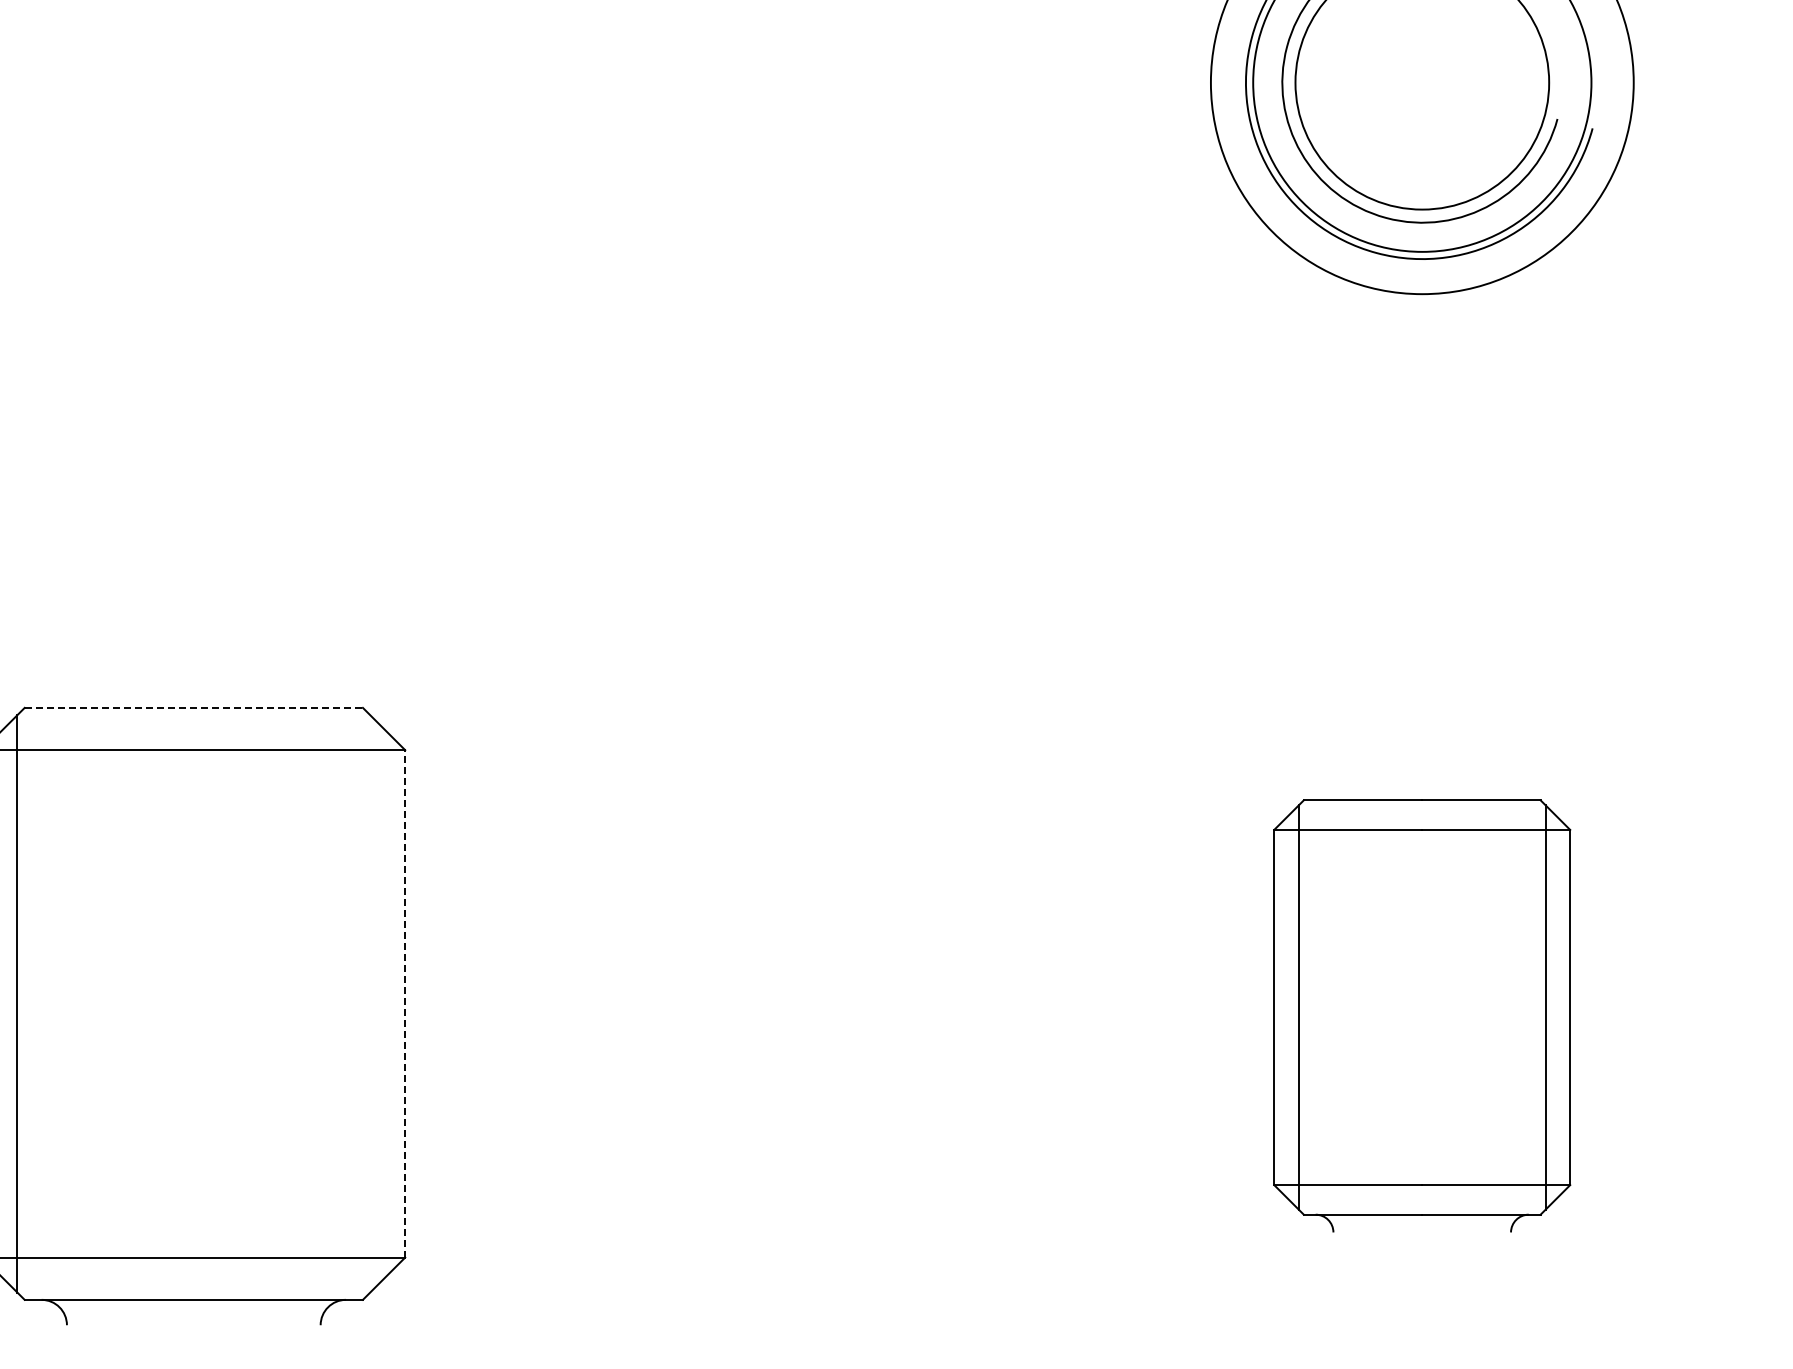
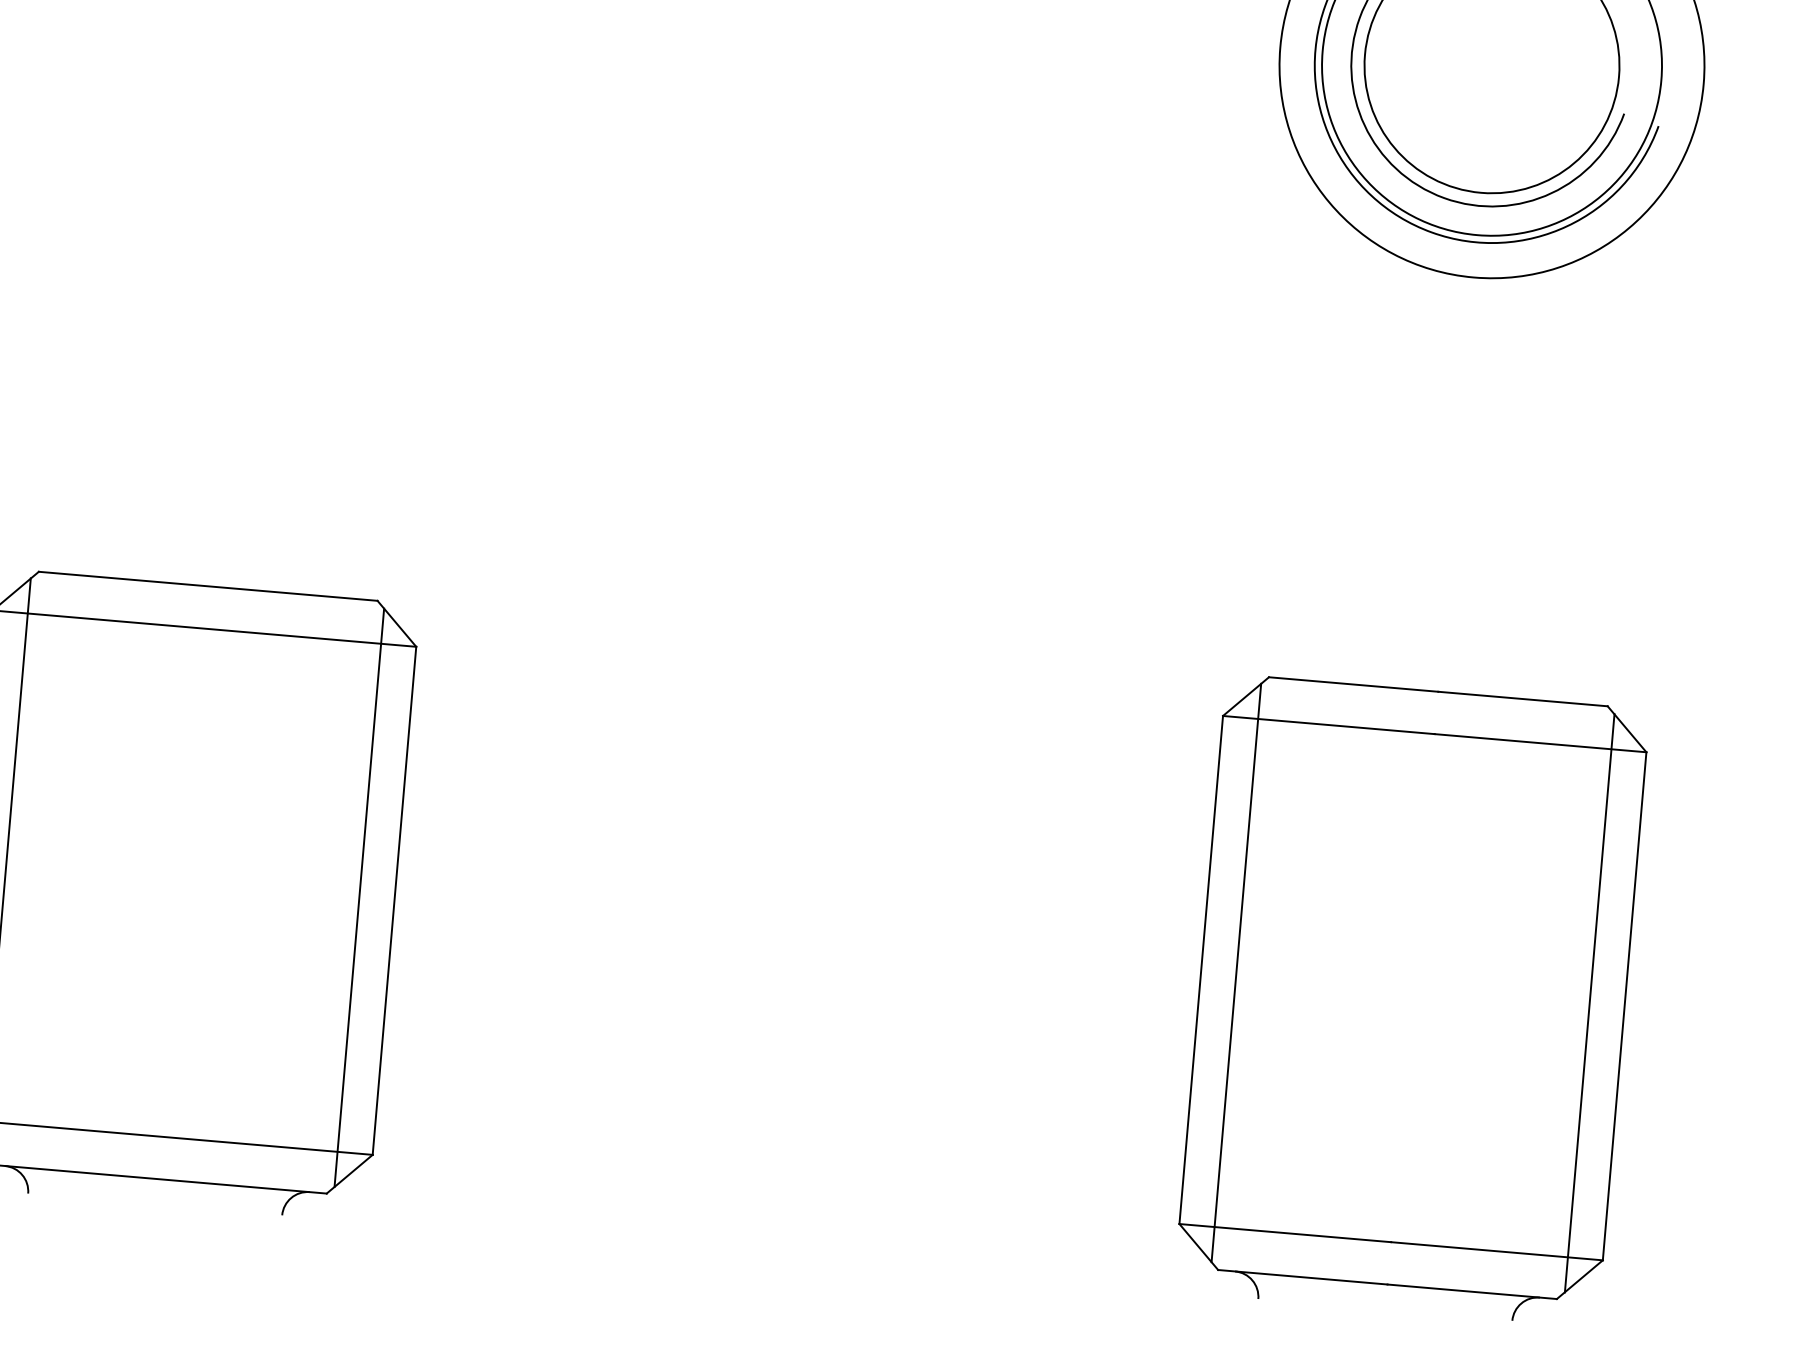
line: (194, 707) -> (208, 585), dashed -> solid
line: (370, 1003) -> (359, 897), added
line: (405, 1003) -> (394, 900), dashed -> solid
part: (1421, 1015) -> (1411, 999), size x1.43

